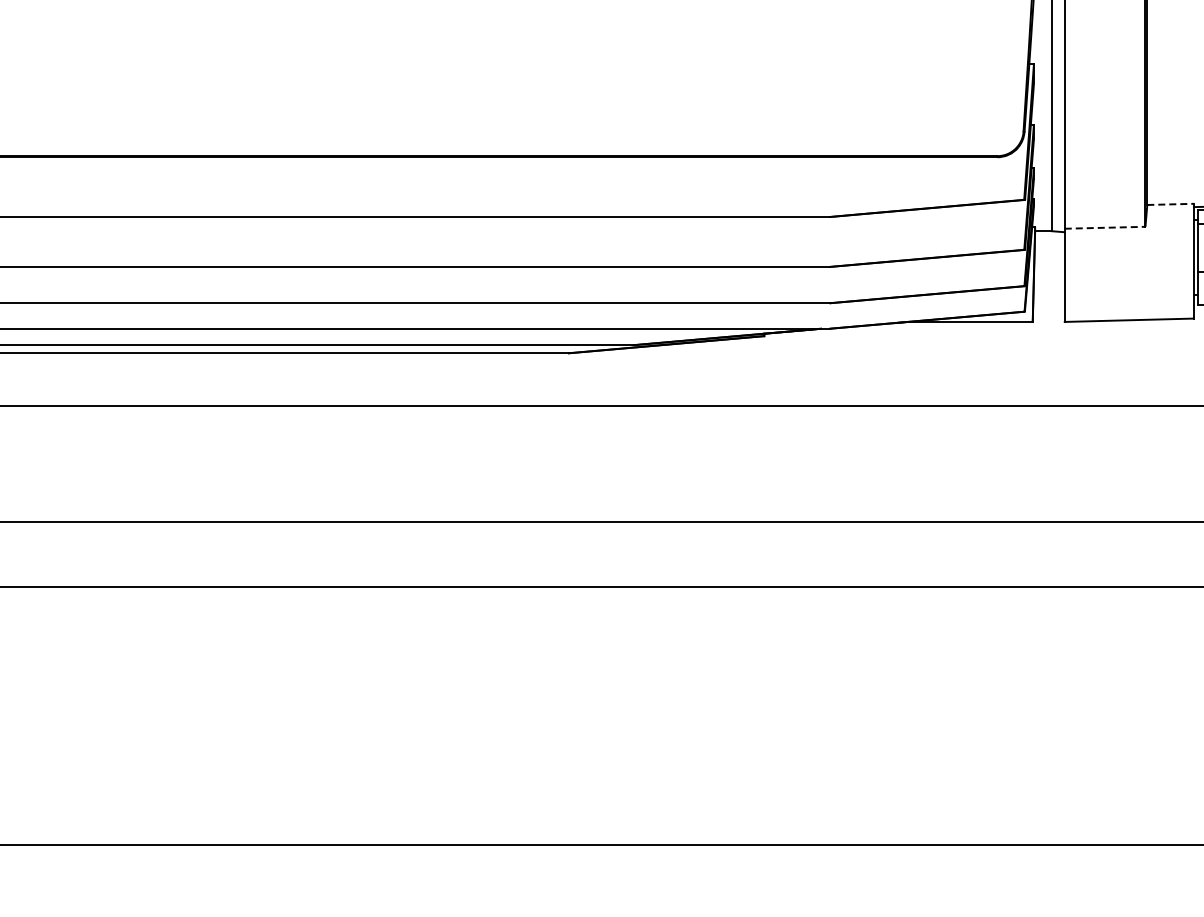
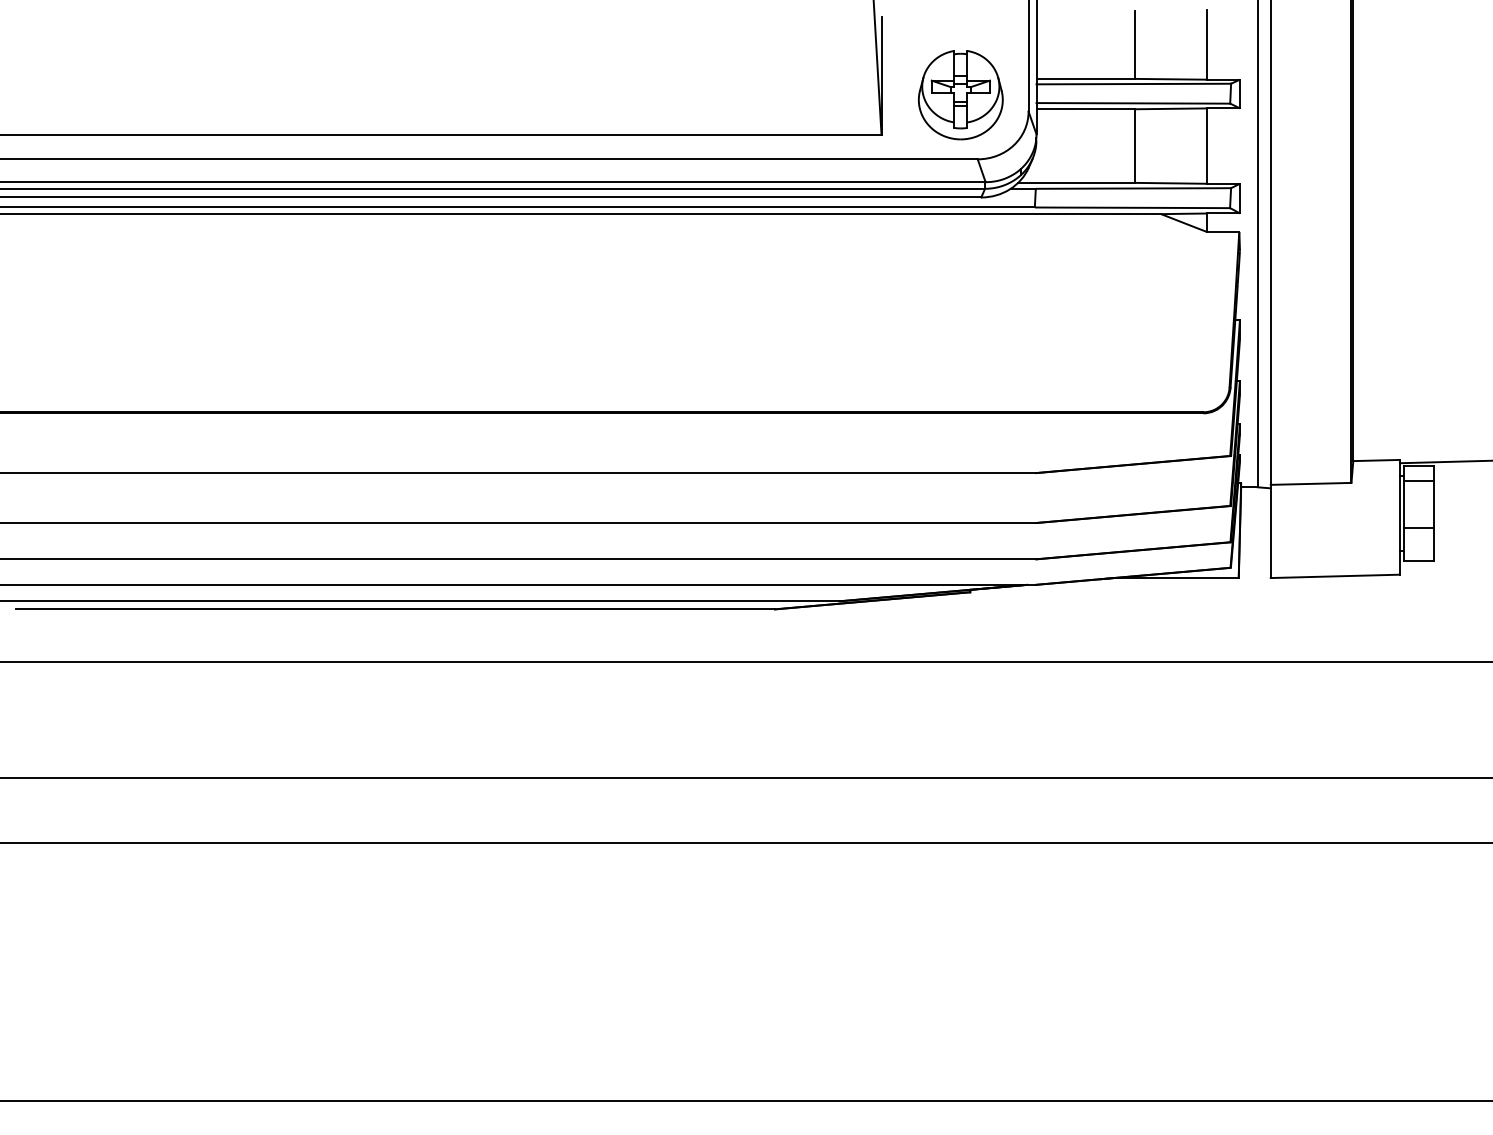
line: (1171, 204) -> (1377, 460), dashed -> solid
line: (1105, 227) -> (1311, 483), dashed -> solid

